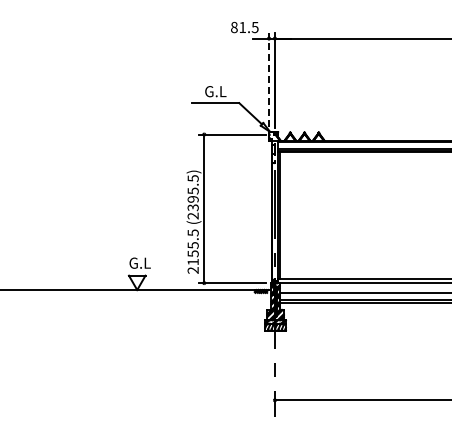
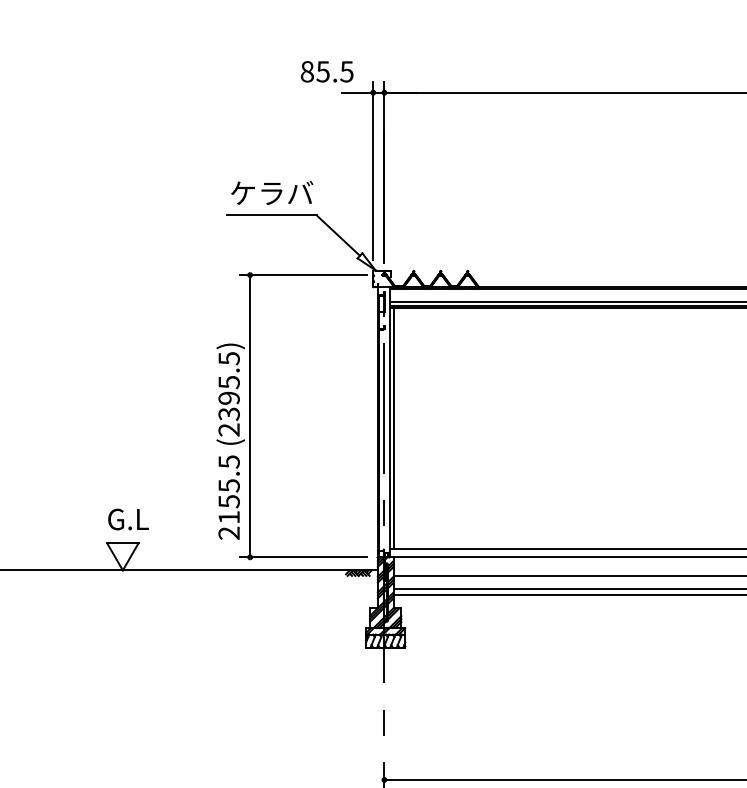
text: (242, 27) -> (322, 71), 81.5 -> 85.5
line: (269, 79) -> (374, 170), dashed -> solid
text: (215, 91) -> (271, 193), G.L -> ケラバ

